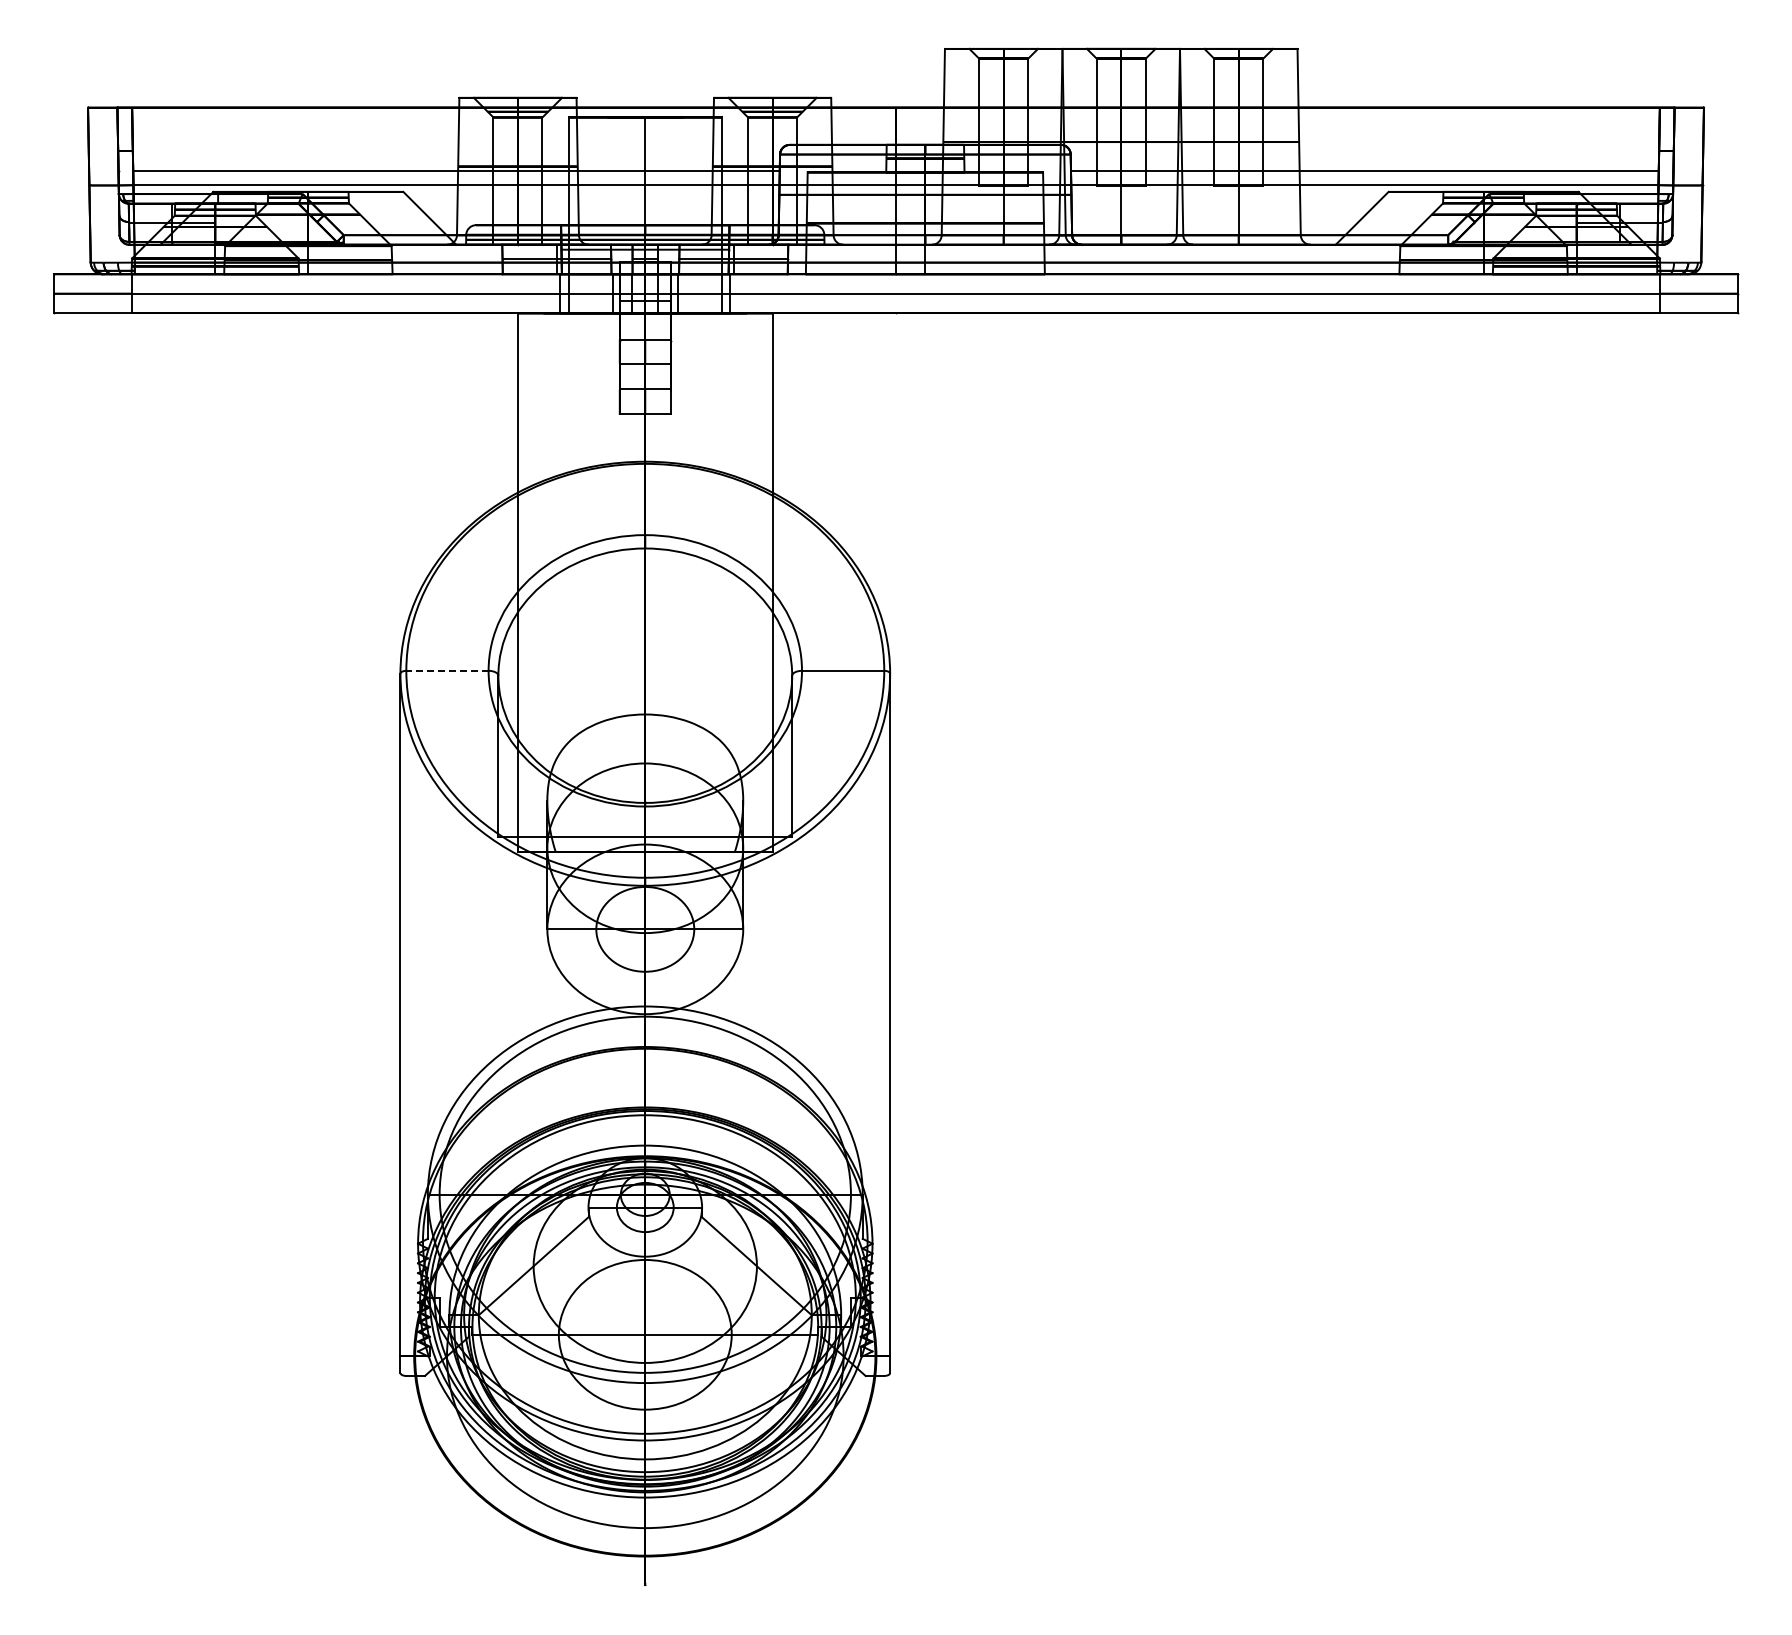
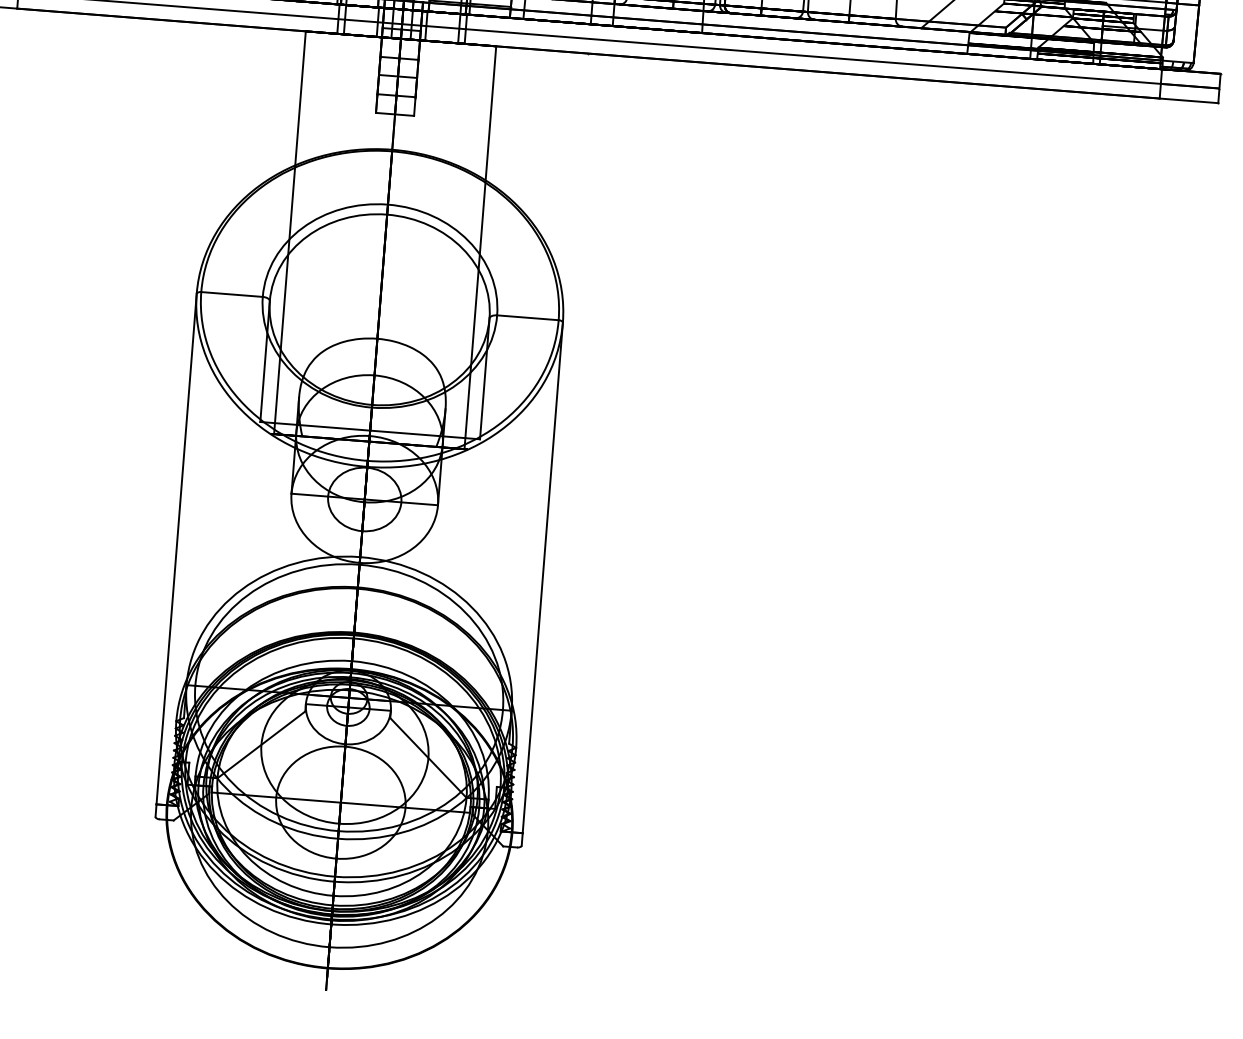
line: (446, 670) -> (231, 294), dashed -> solid

